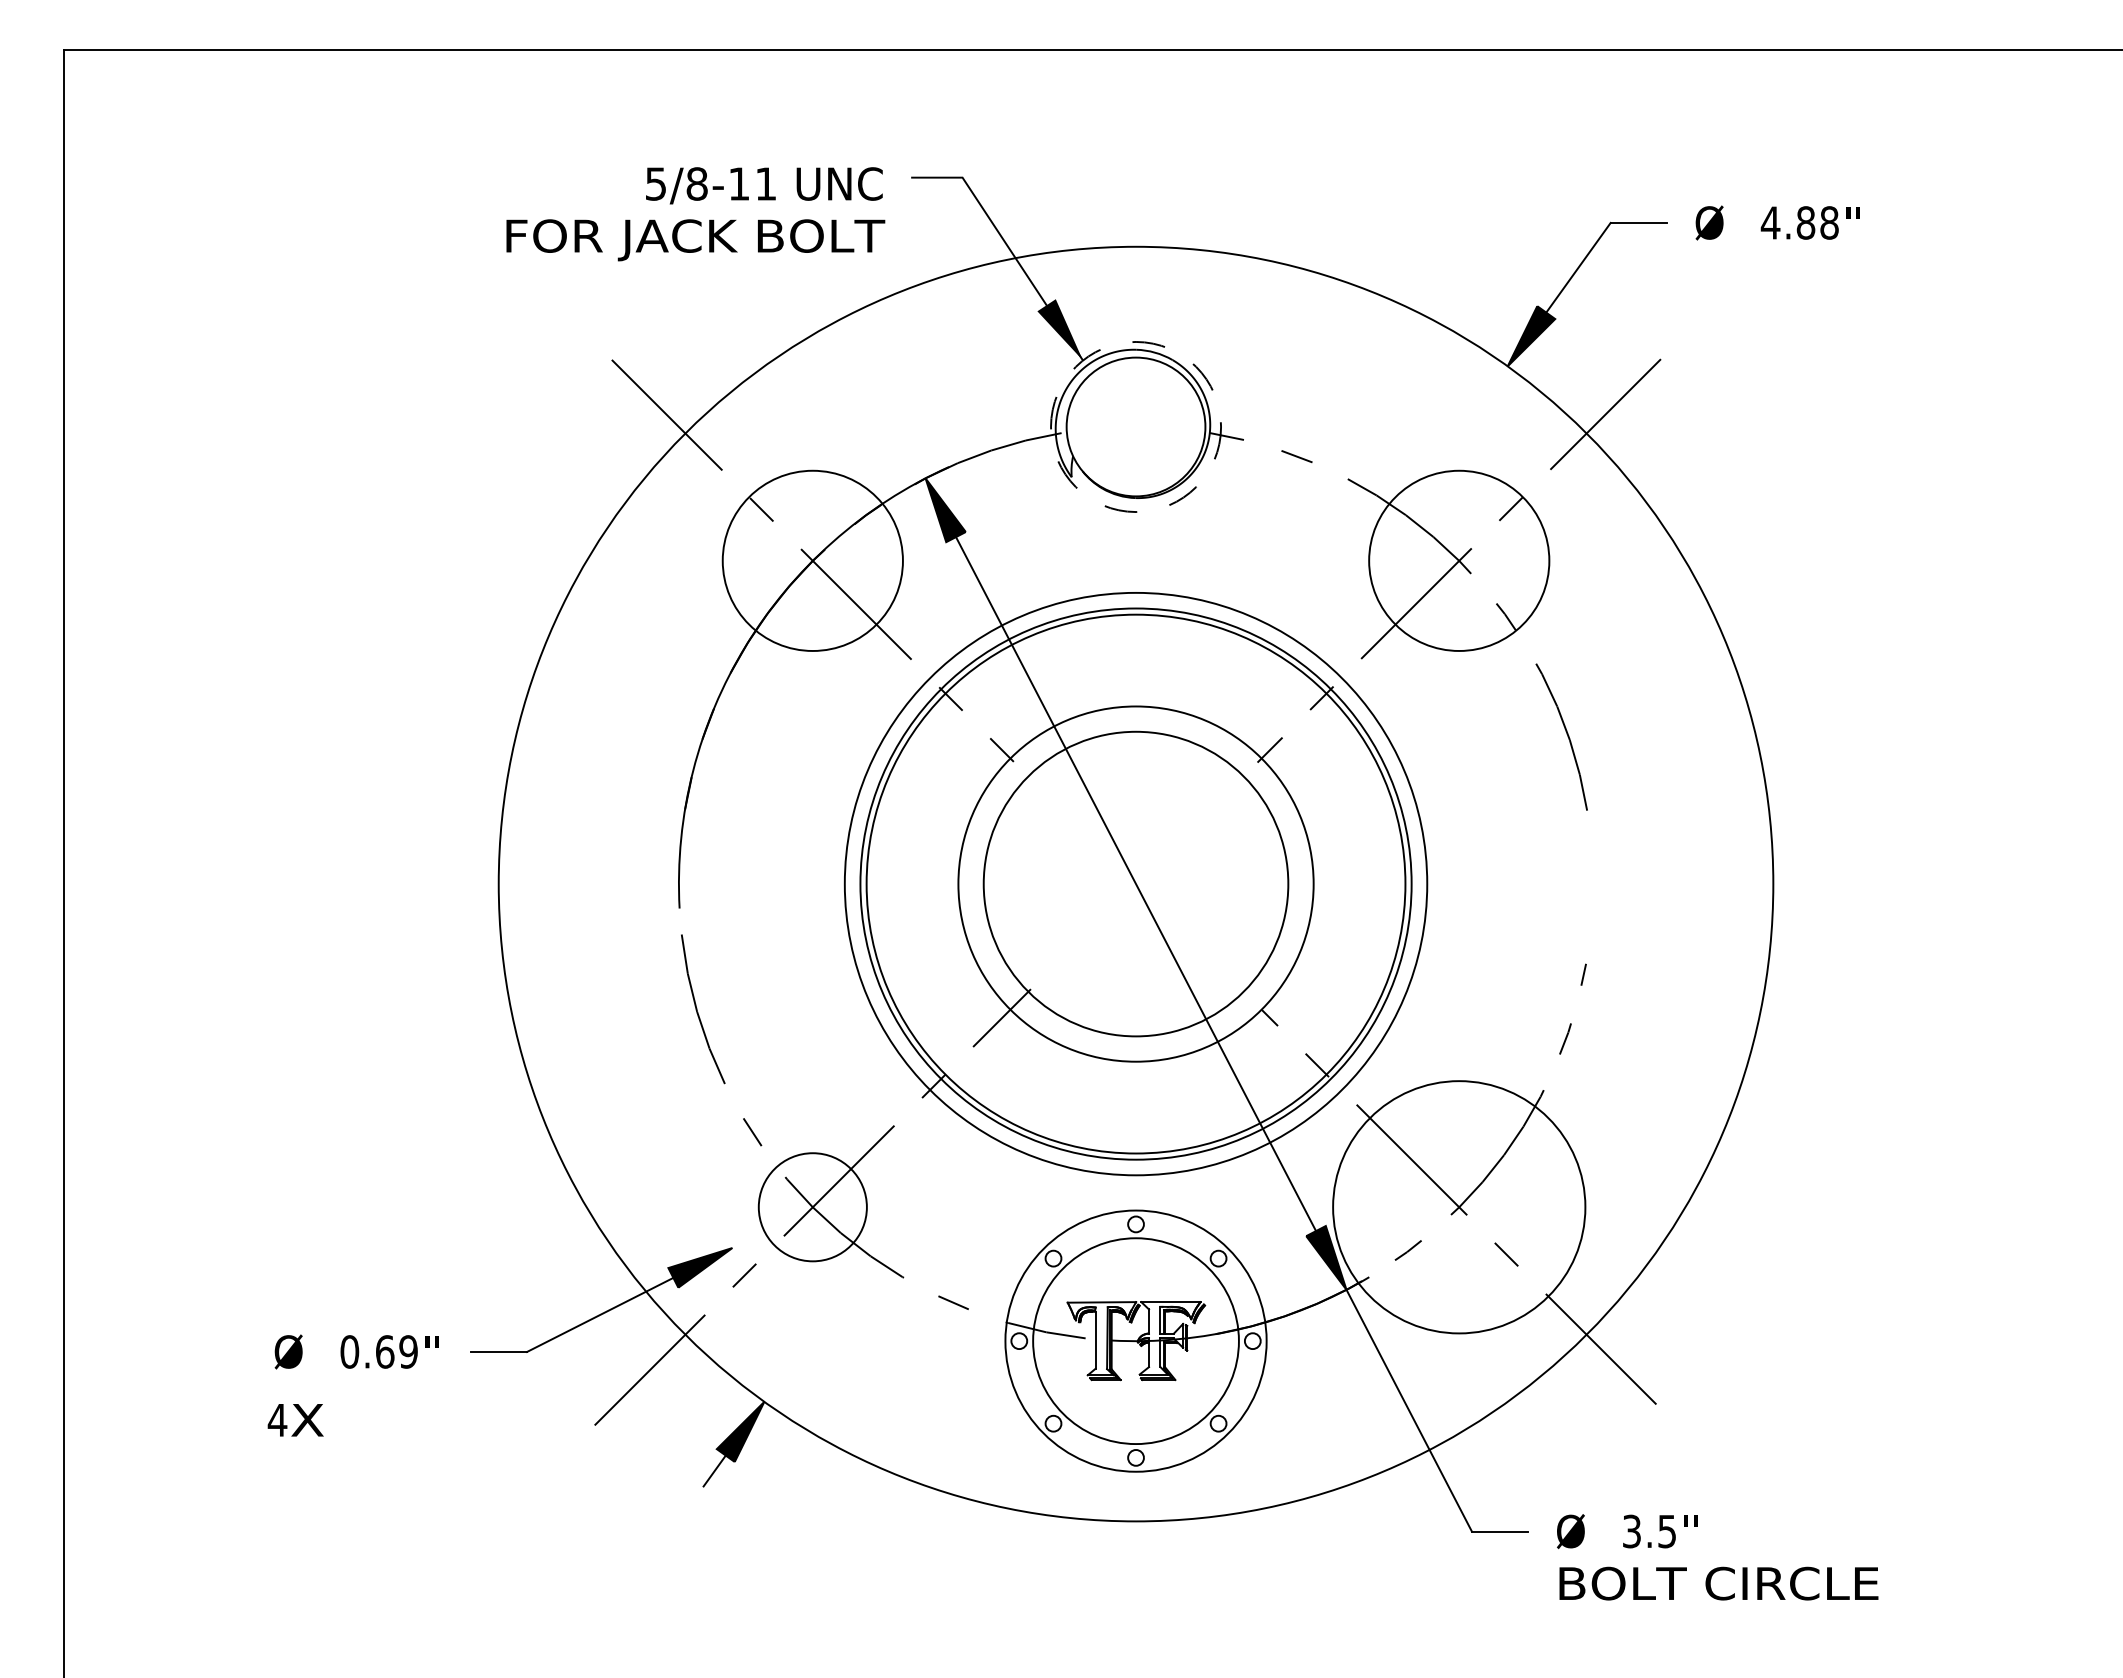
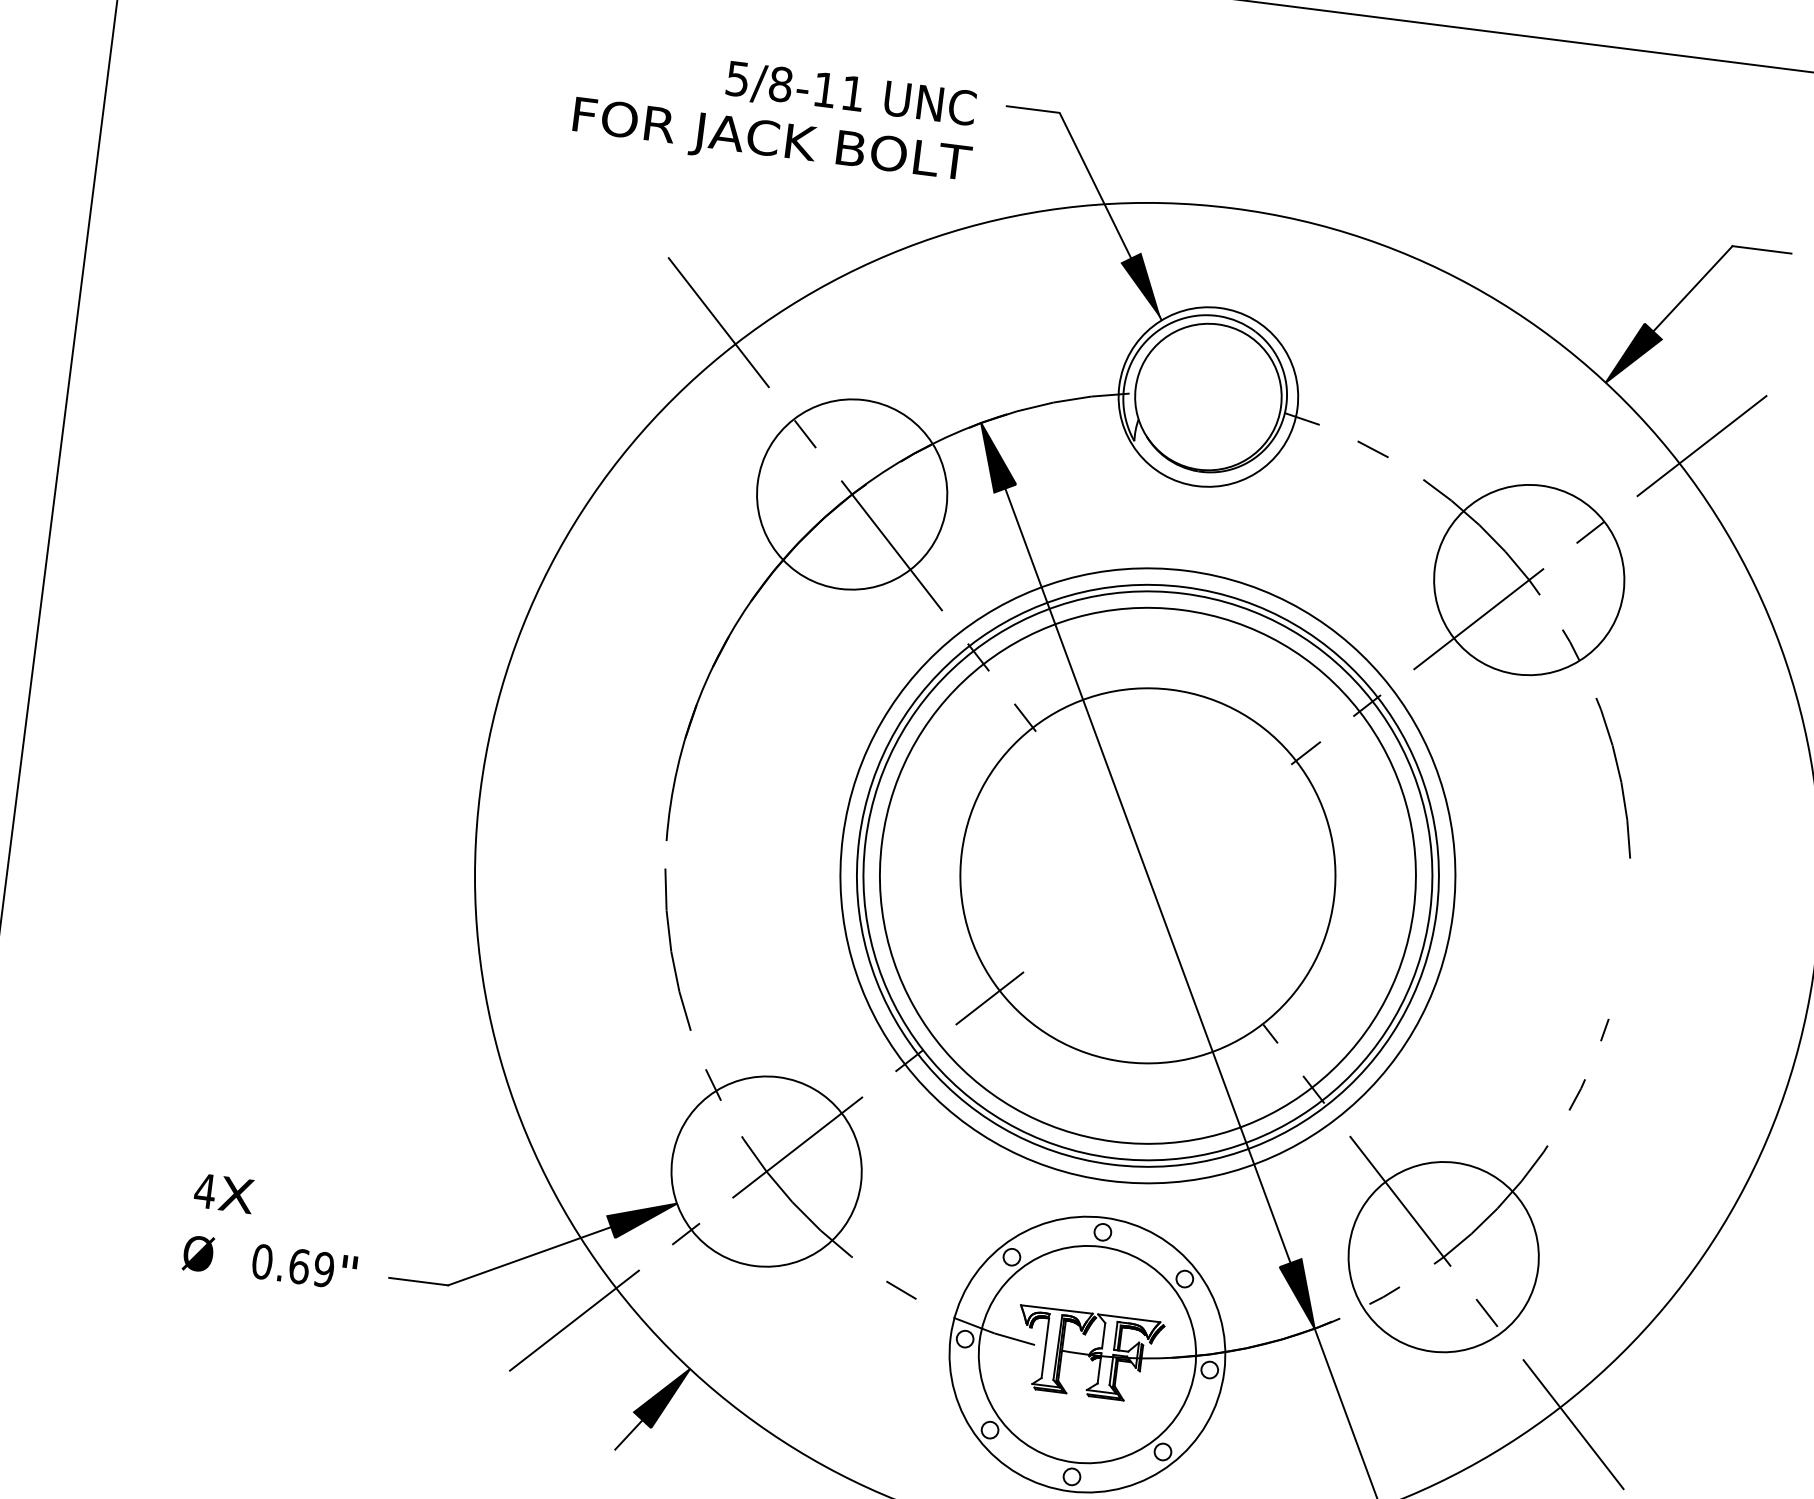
circle: (1136, 426) -> (1208, 396), dashed -> solid
circle: (1135, 883) -> (1147, 875), size x1.67
circle: (812, 1207) -> (766, 1171), size x1.67
circle: (1459, 1207) -> (1443, 1257), size x0.71
text: (295, 1420) -> (223, 1193), moved

